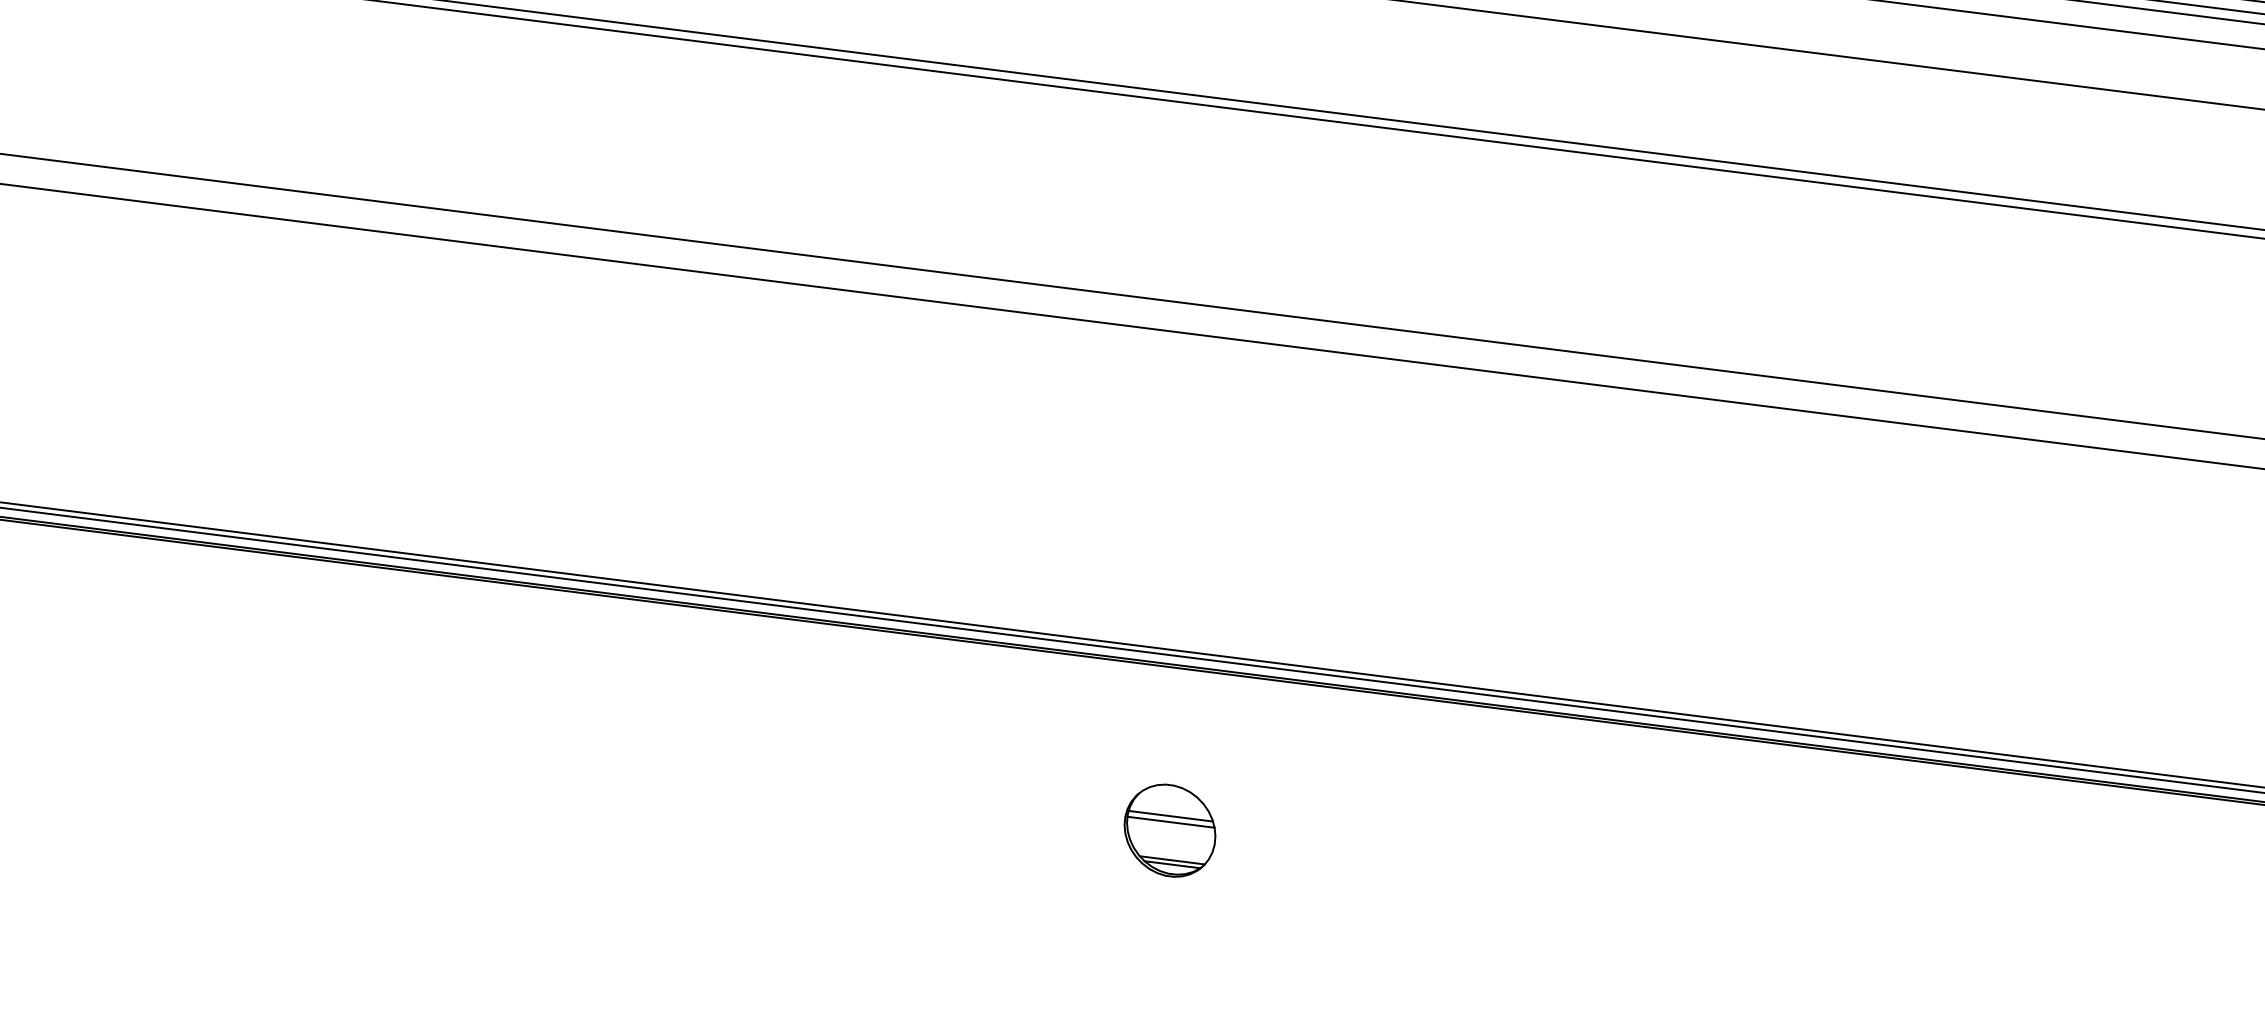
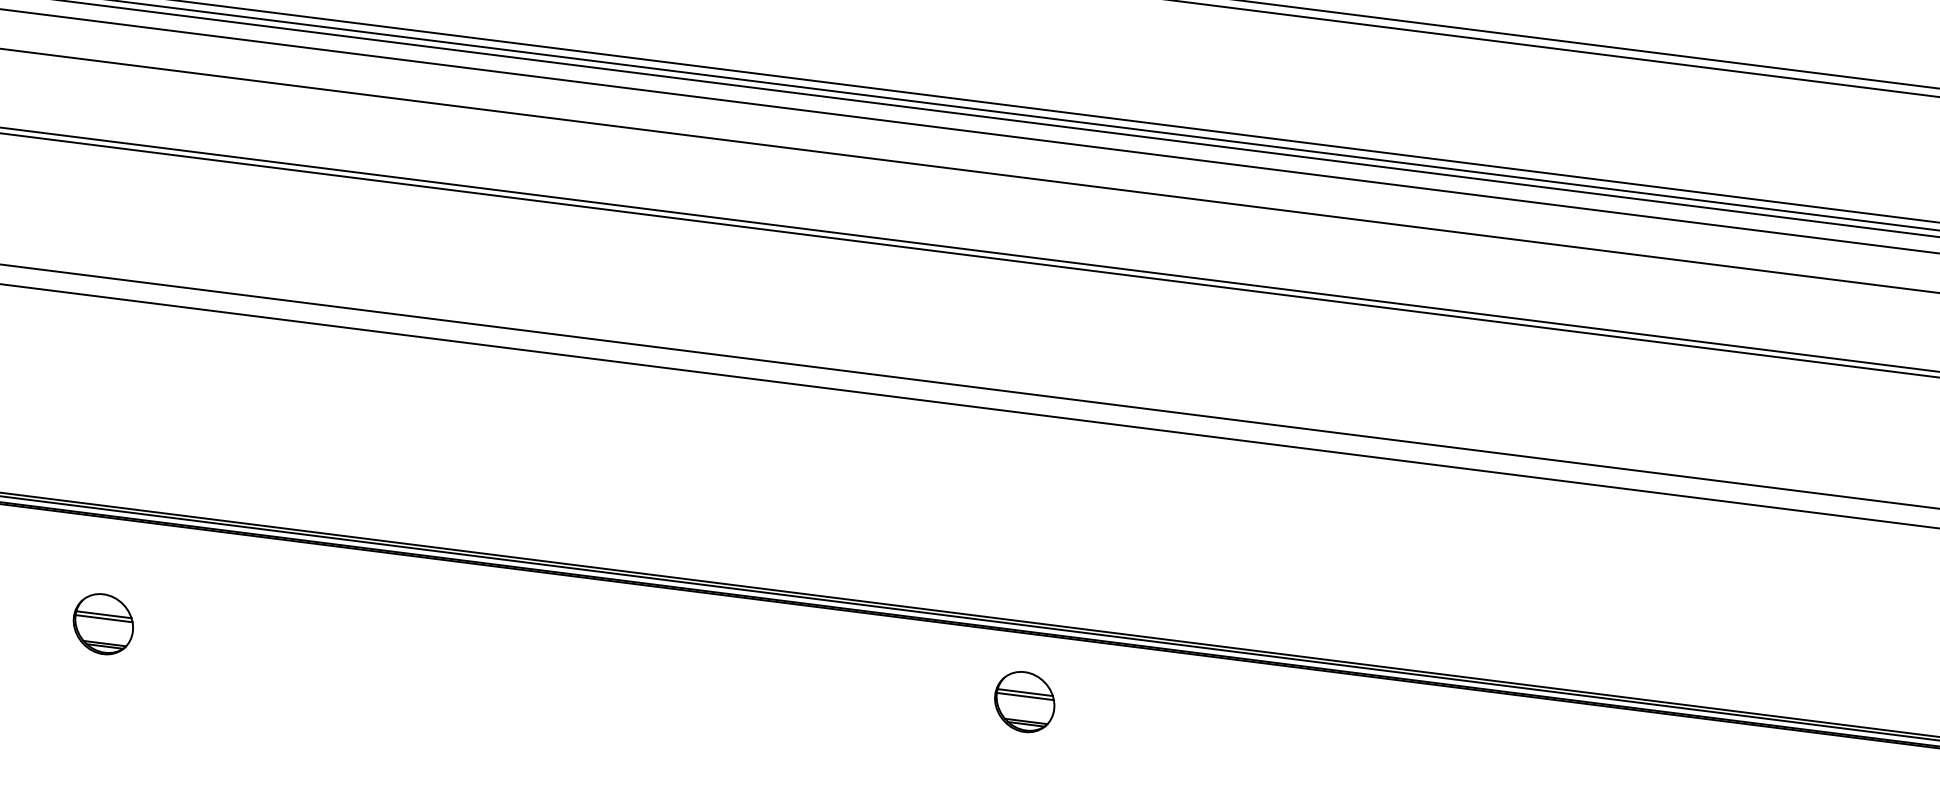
part: (1169, 831) -> (1024, 702), moved

